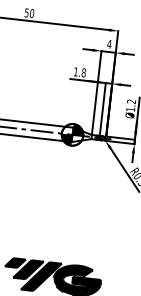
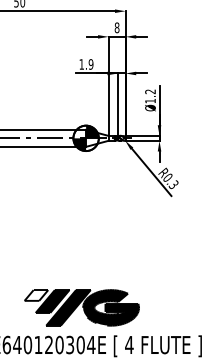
text: (108, 44) -> (116, 27), 4 -> 8
text: (83, 72) -> (90, 64), 1.8 -> 1.9
fill: (15, 263) -> (36, 295), removed

